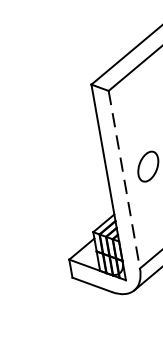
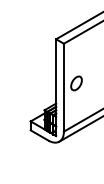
line: (123, 179) -> (63, 87), dashed -> solid

